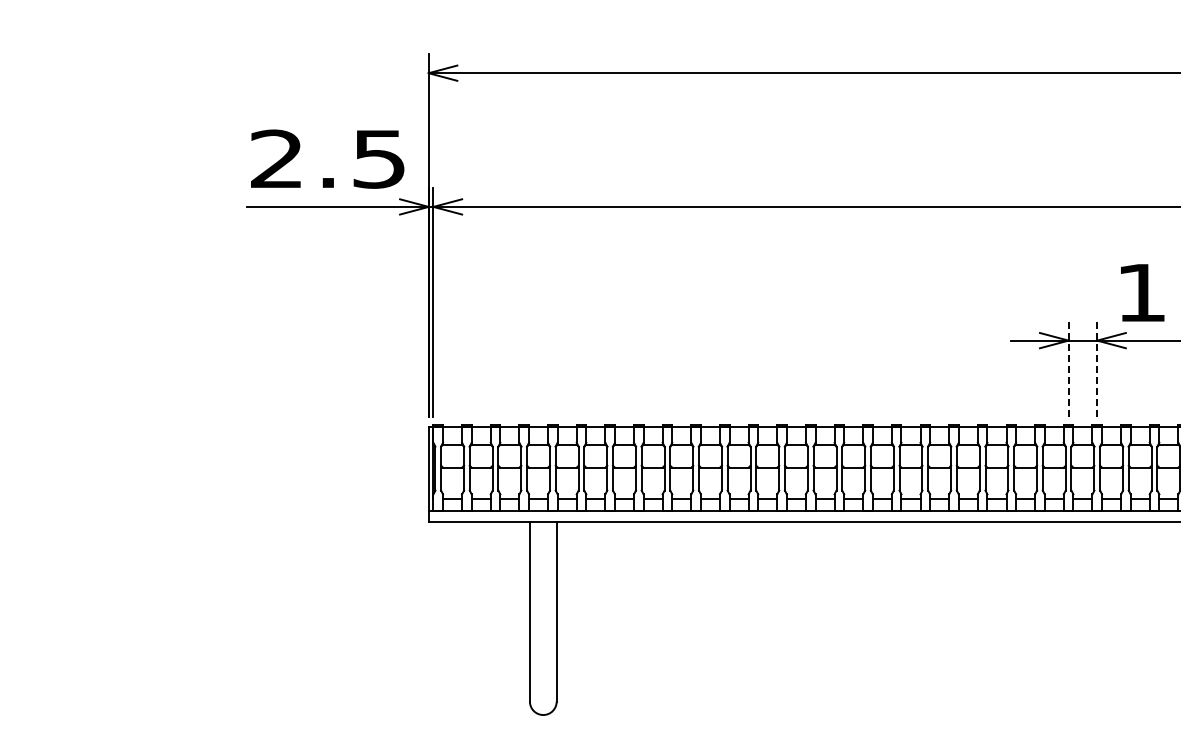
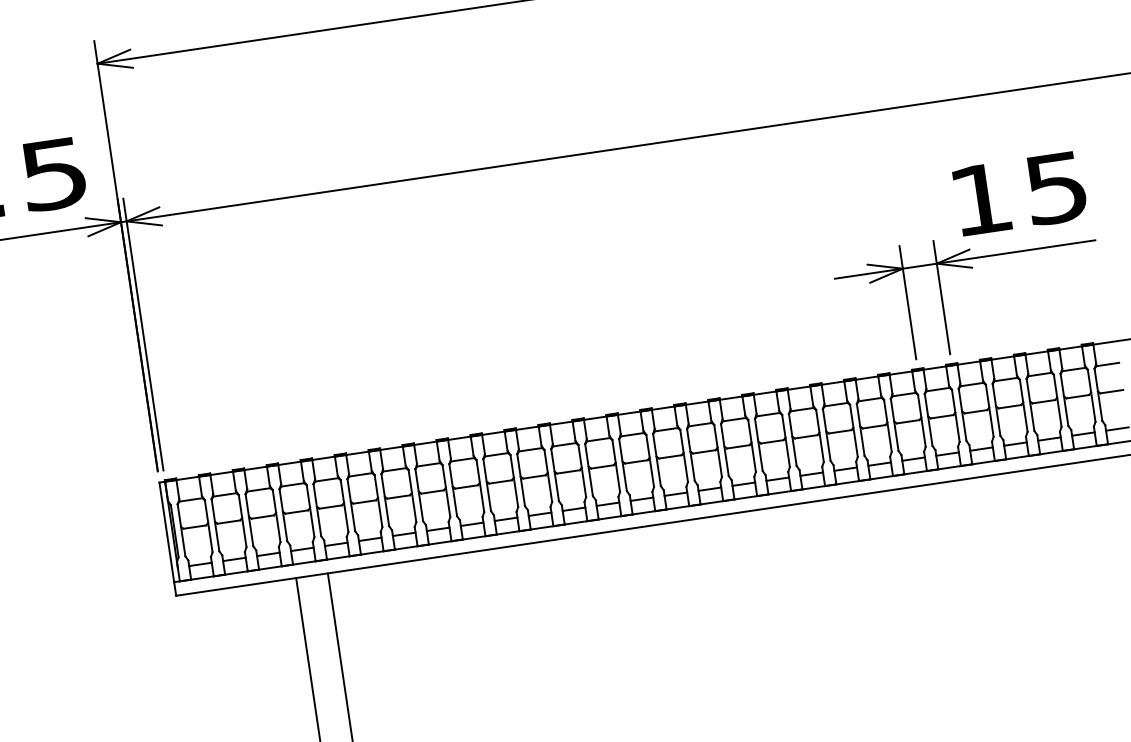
line: (1068, 369) -> (907, 302), dashed -> solid
line: (1097, 369) -> (942, 297), dashed -> solid

